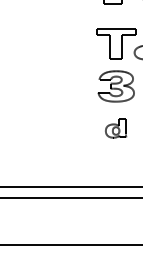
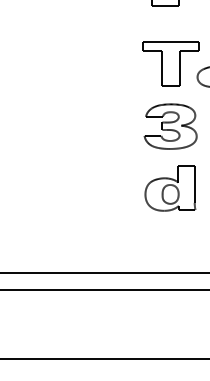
part: (115, 128) -> (169, 188), size x1.67

